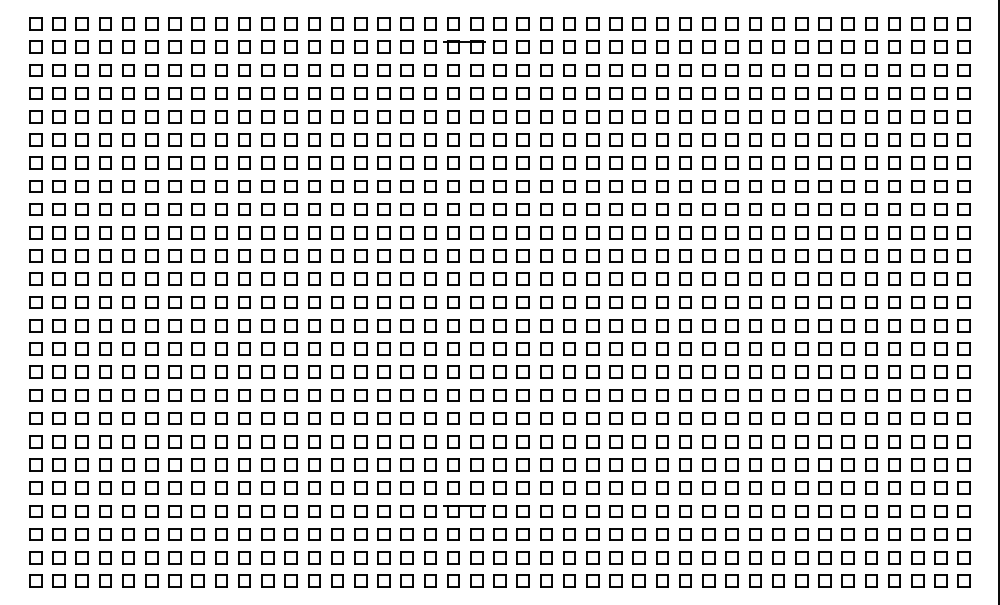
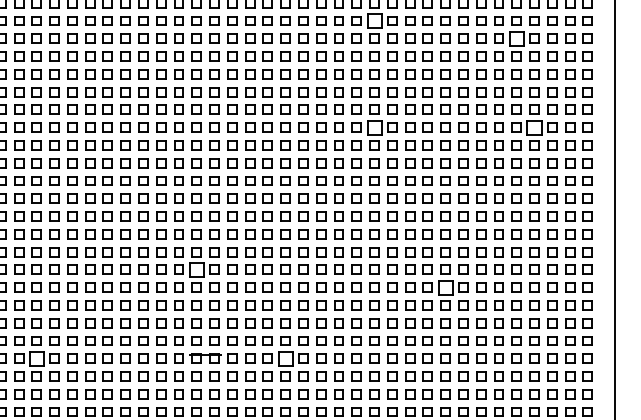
part: (685, 70) -> (374, 21), size x1.6
part: (871, 93) -> (516, 38), size x1.6
part: (685, 209) -> (374, 127), size x1.6
part: (894, 209) -> (534, 127), size x1.6
part: (453, 395) -> (196, 269), size x1.6
part: (778, 418) -> (445, 287), size x1.6
part: (244, 511) -> (36, 358), size x1.6
part: (569, 511) -> (285, 358), size x1.6

